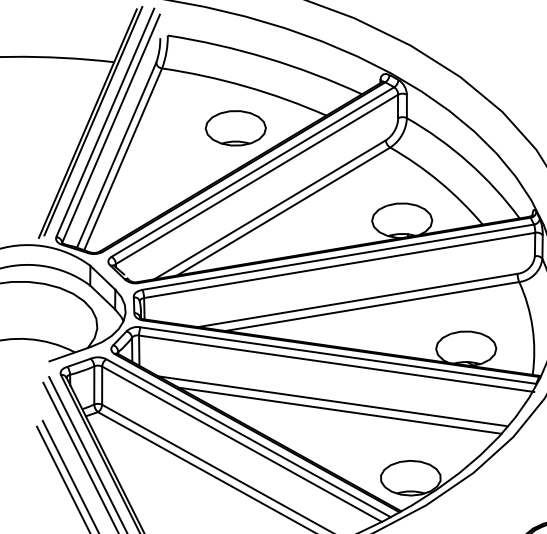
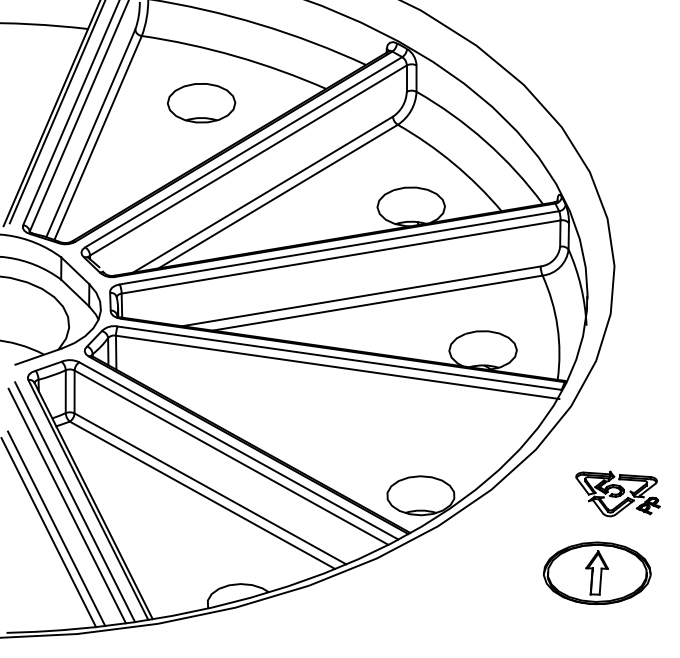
part: (235, 128) -> (201, 103), moved
line: (332, 401) -> (333, 409), removed
line: (340, 410) -> (341, 419), removed

